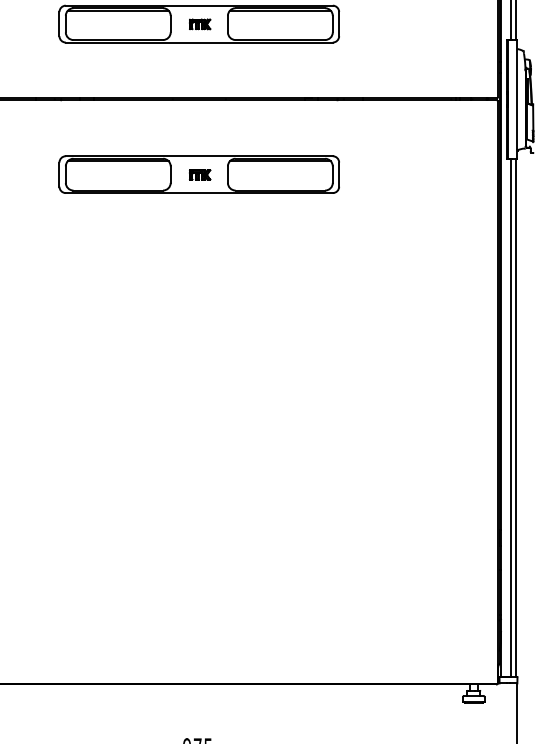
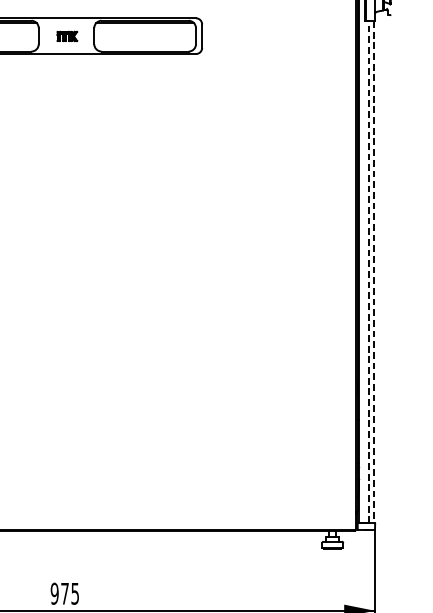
line: (510, 418) -> (368, 272), solid -> dashed
line: (516, 418) -> (374, 272), solid -> dashed

